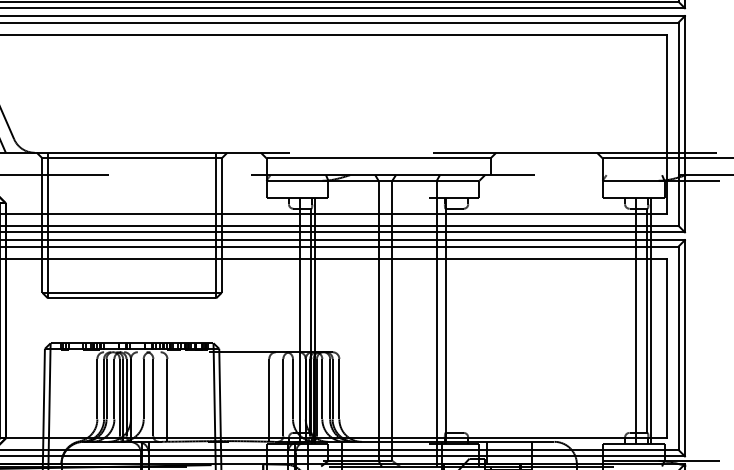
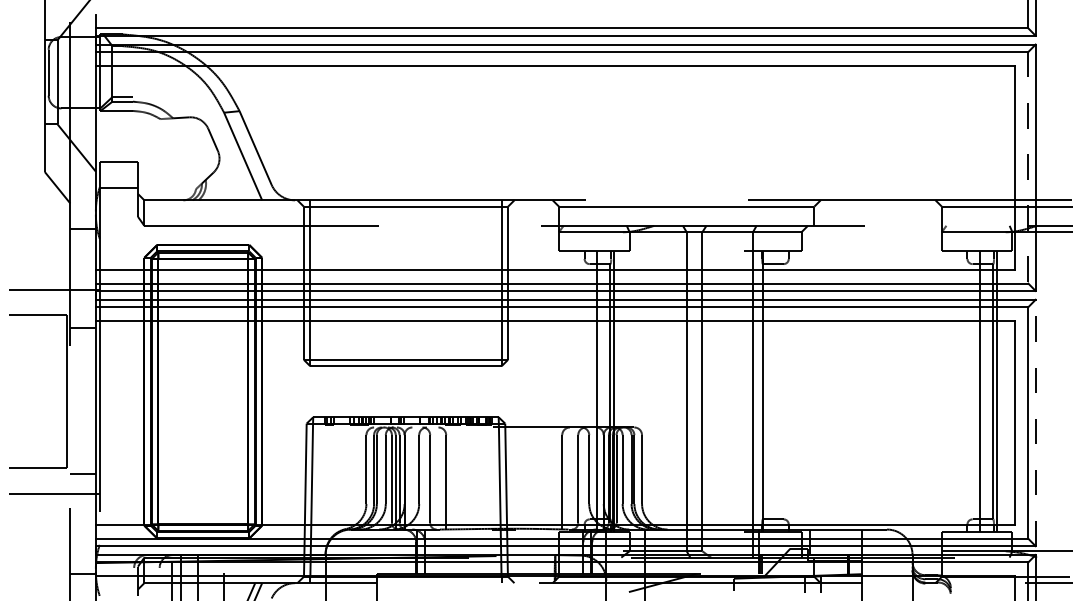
line: (678, 123) -> (1028, 167), solid -> dashed
line: (684, 347) -> (1035, 422), solid -> dashed

